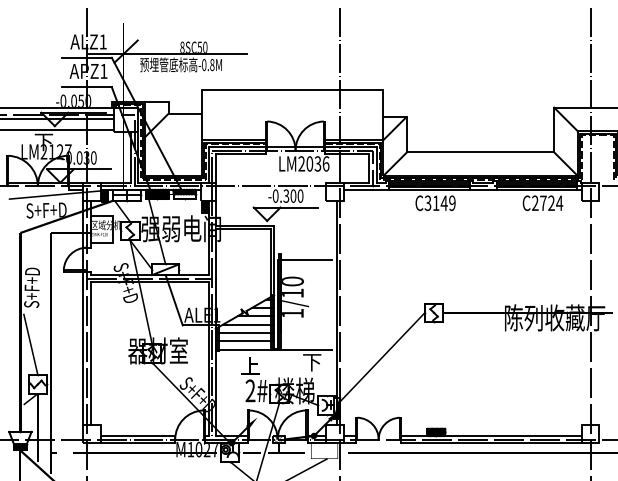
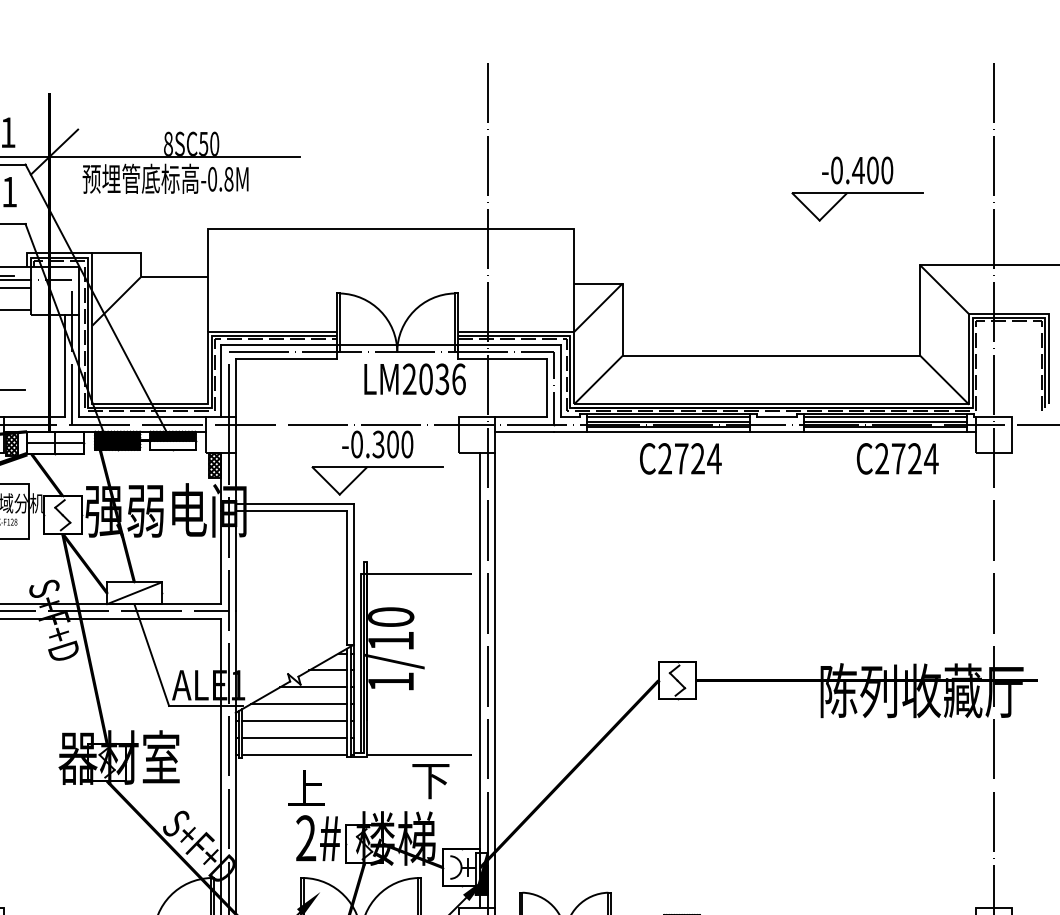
part: (522, 69) -> (856, 188), added
text: (439, 203) -> (688, 459), C3149 -> C2724
line: (343, 312) -> (494, 679), added

